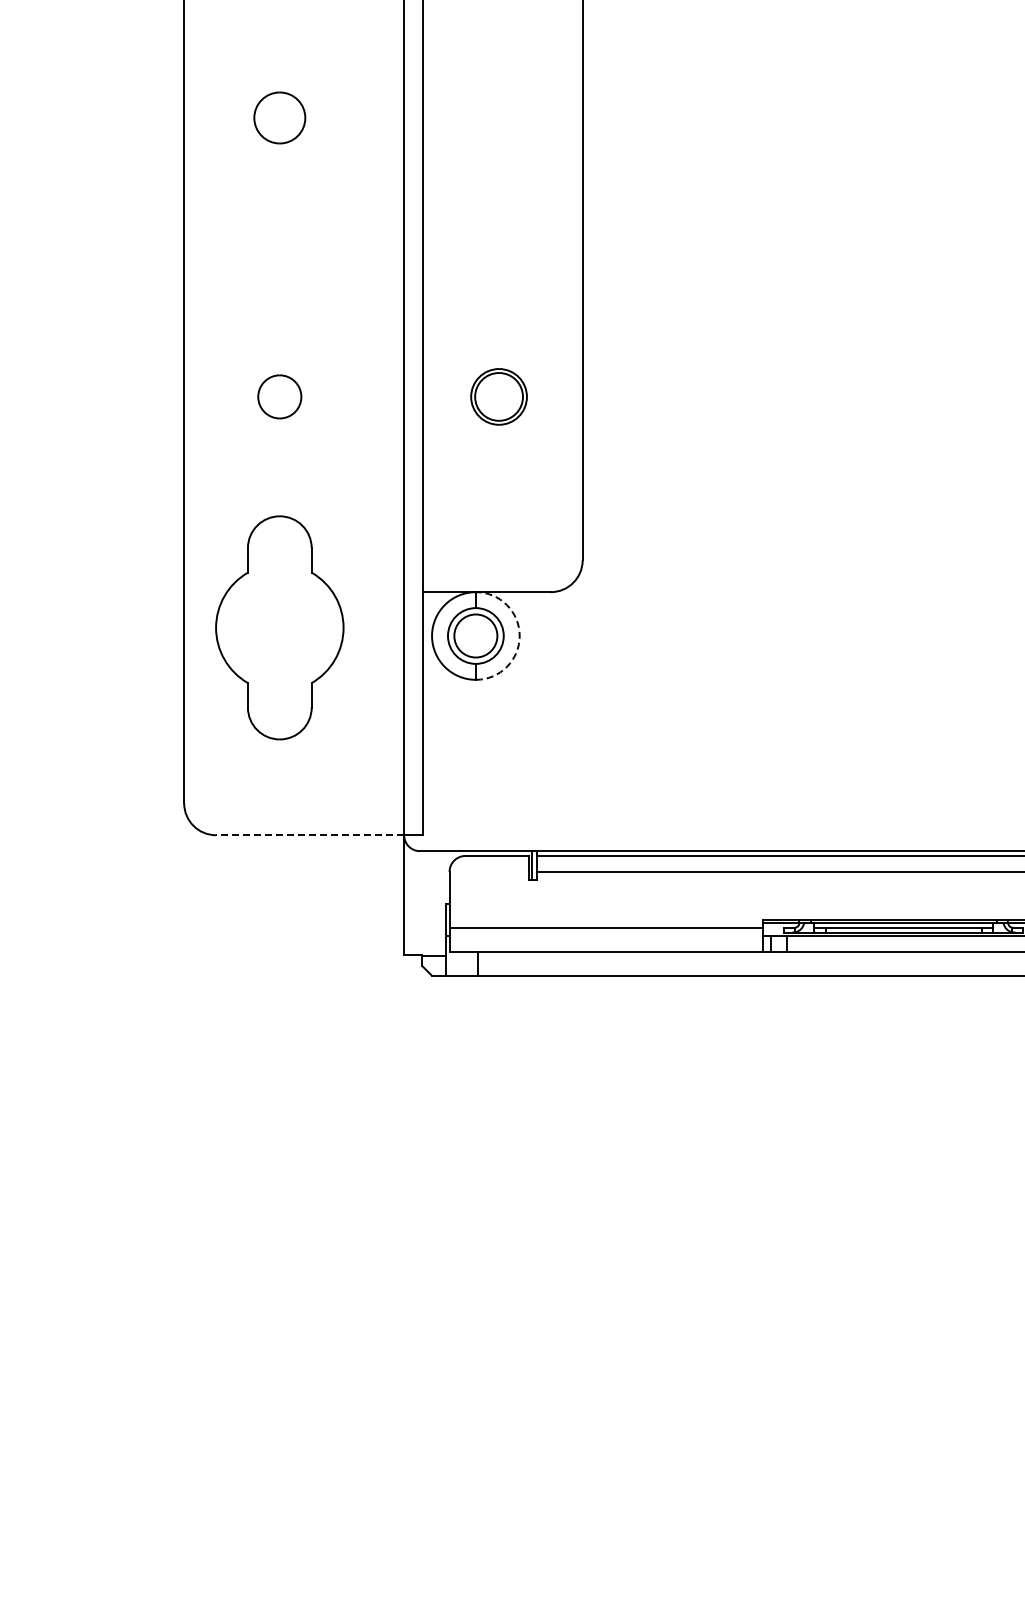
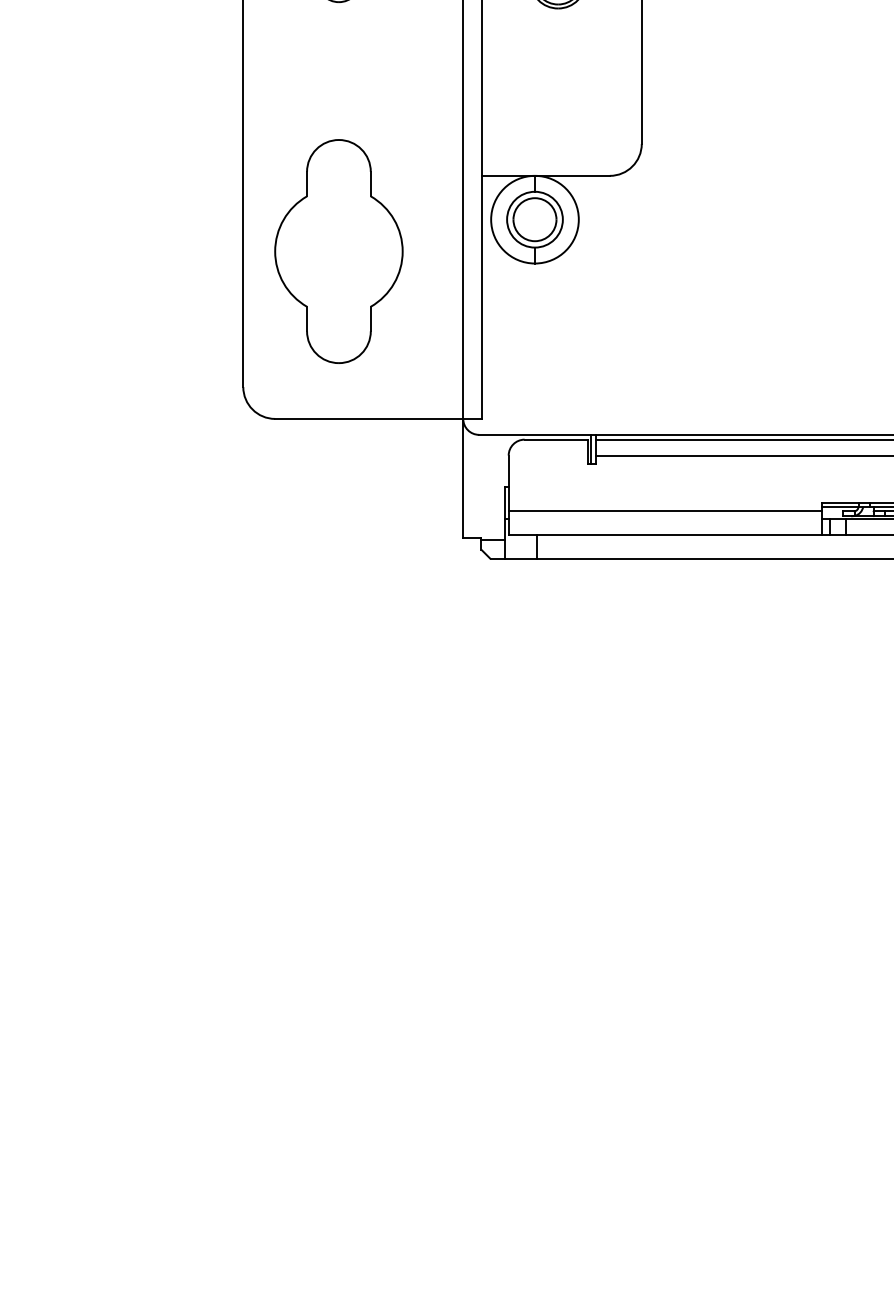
part: (279, 627) -> (338, 251), moved
arc: (519, 636) -> (578, 220), dashed -> solid
line: (309, 835) -> (368, 419), dashed -> solid

